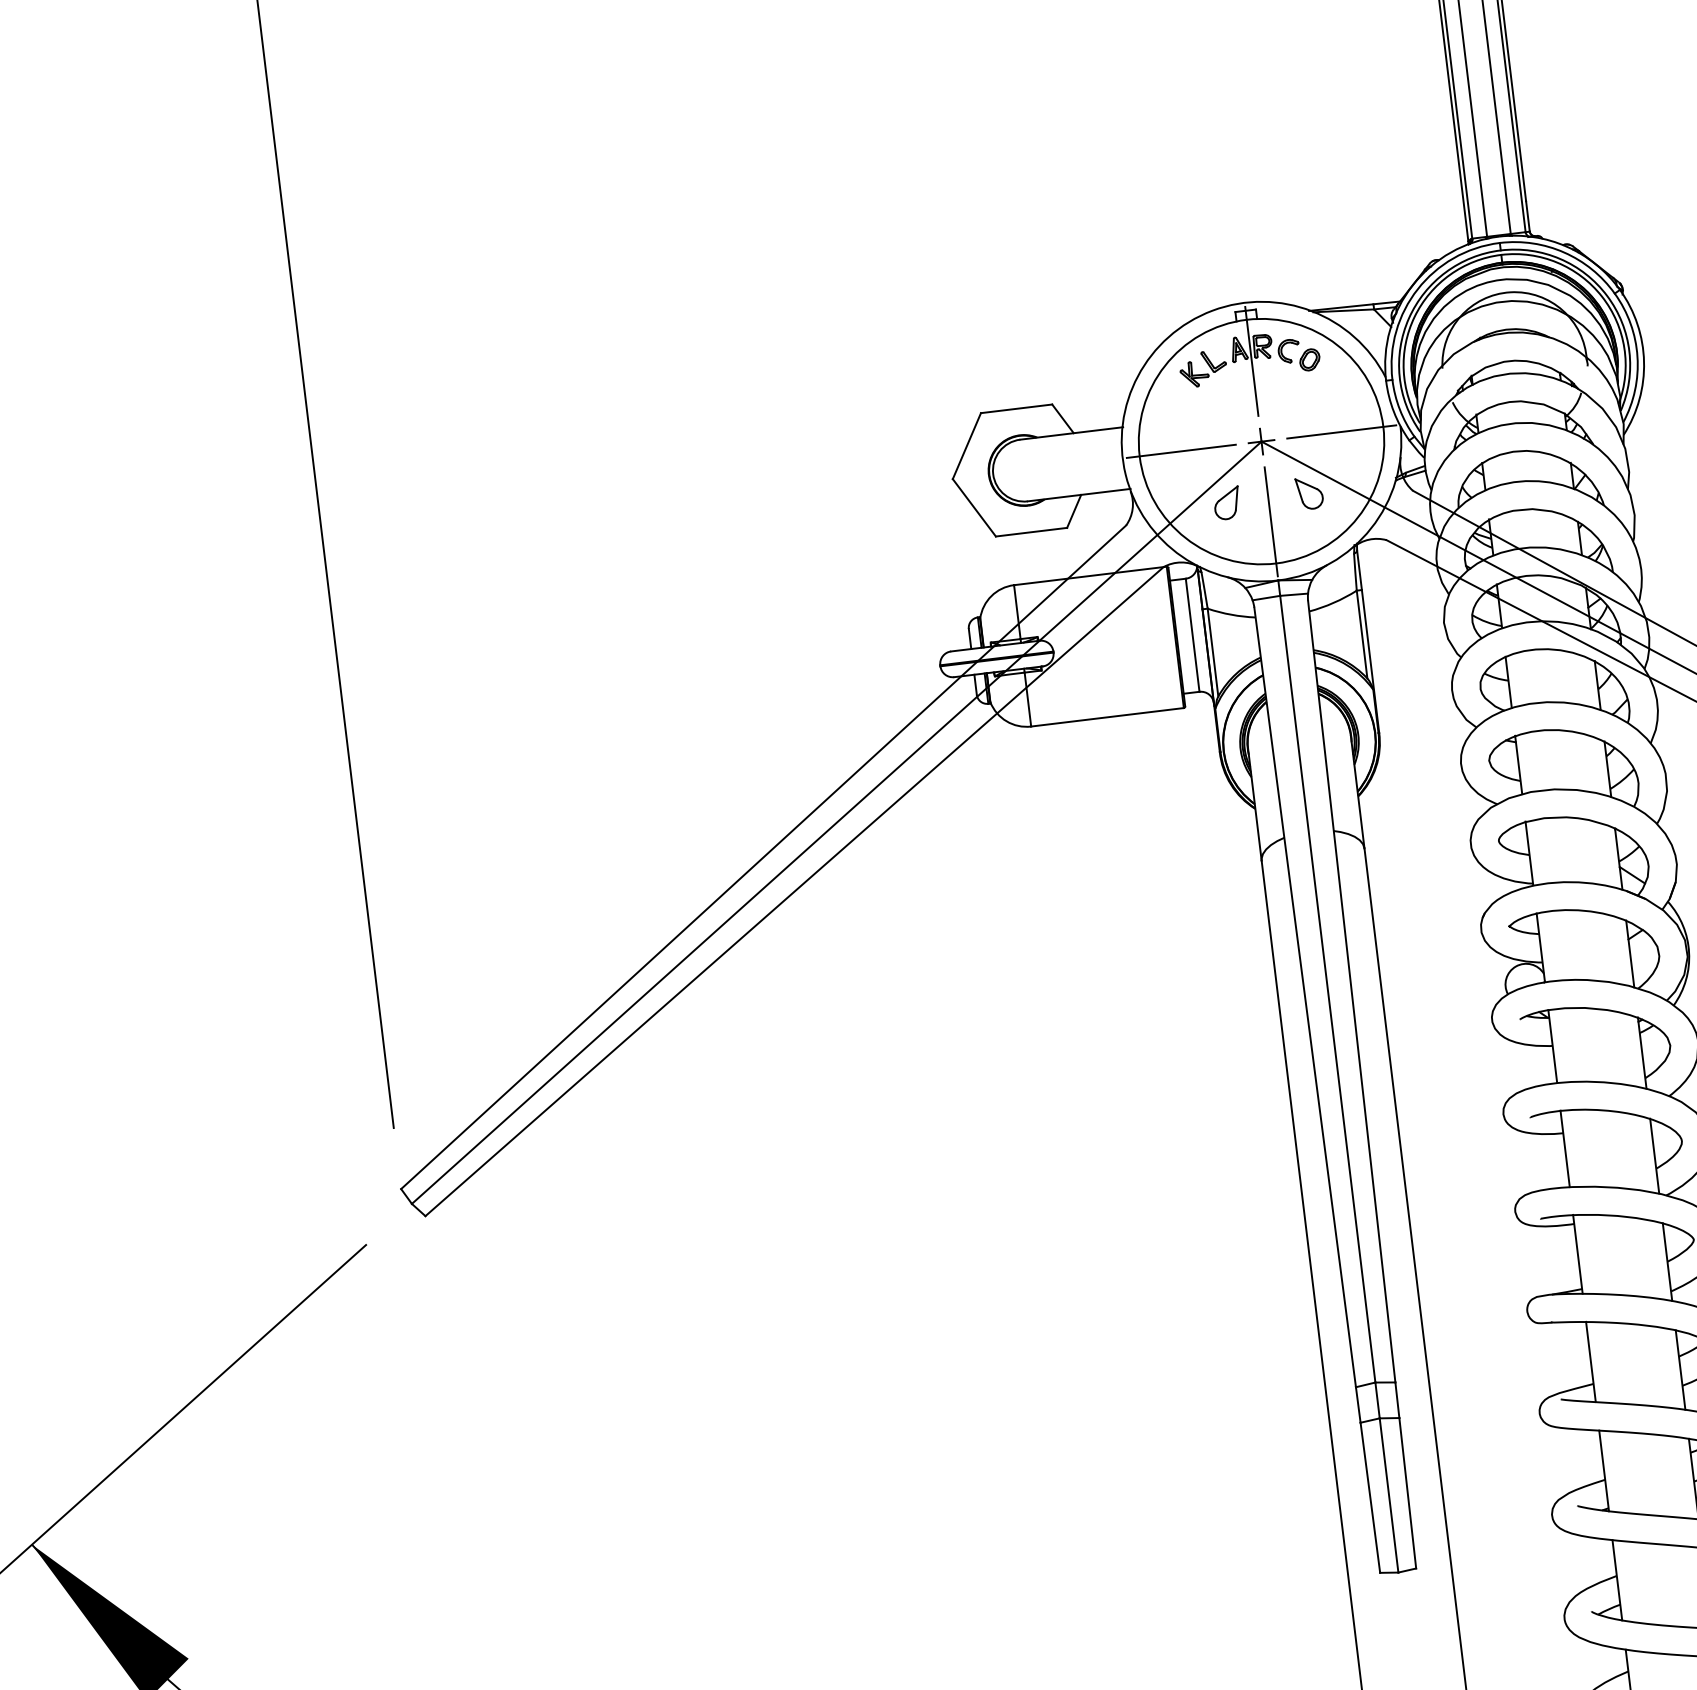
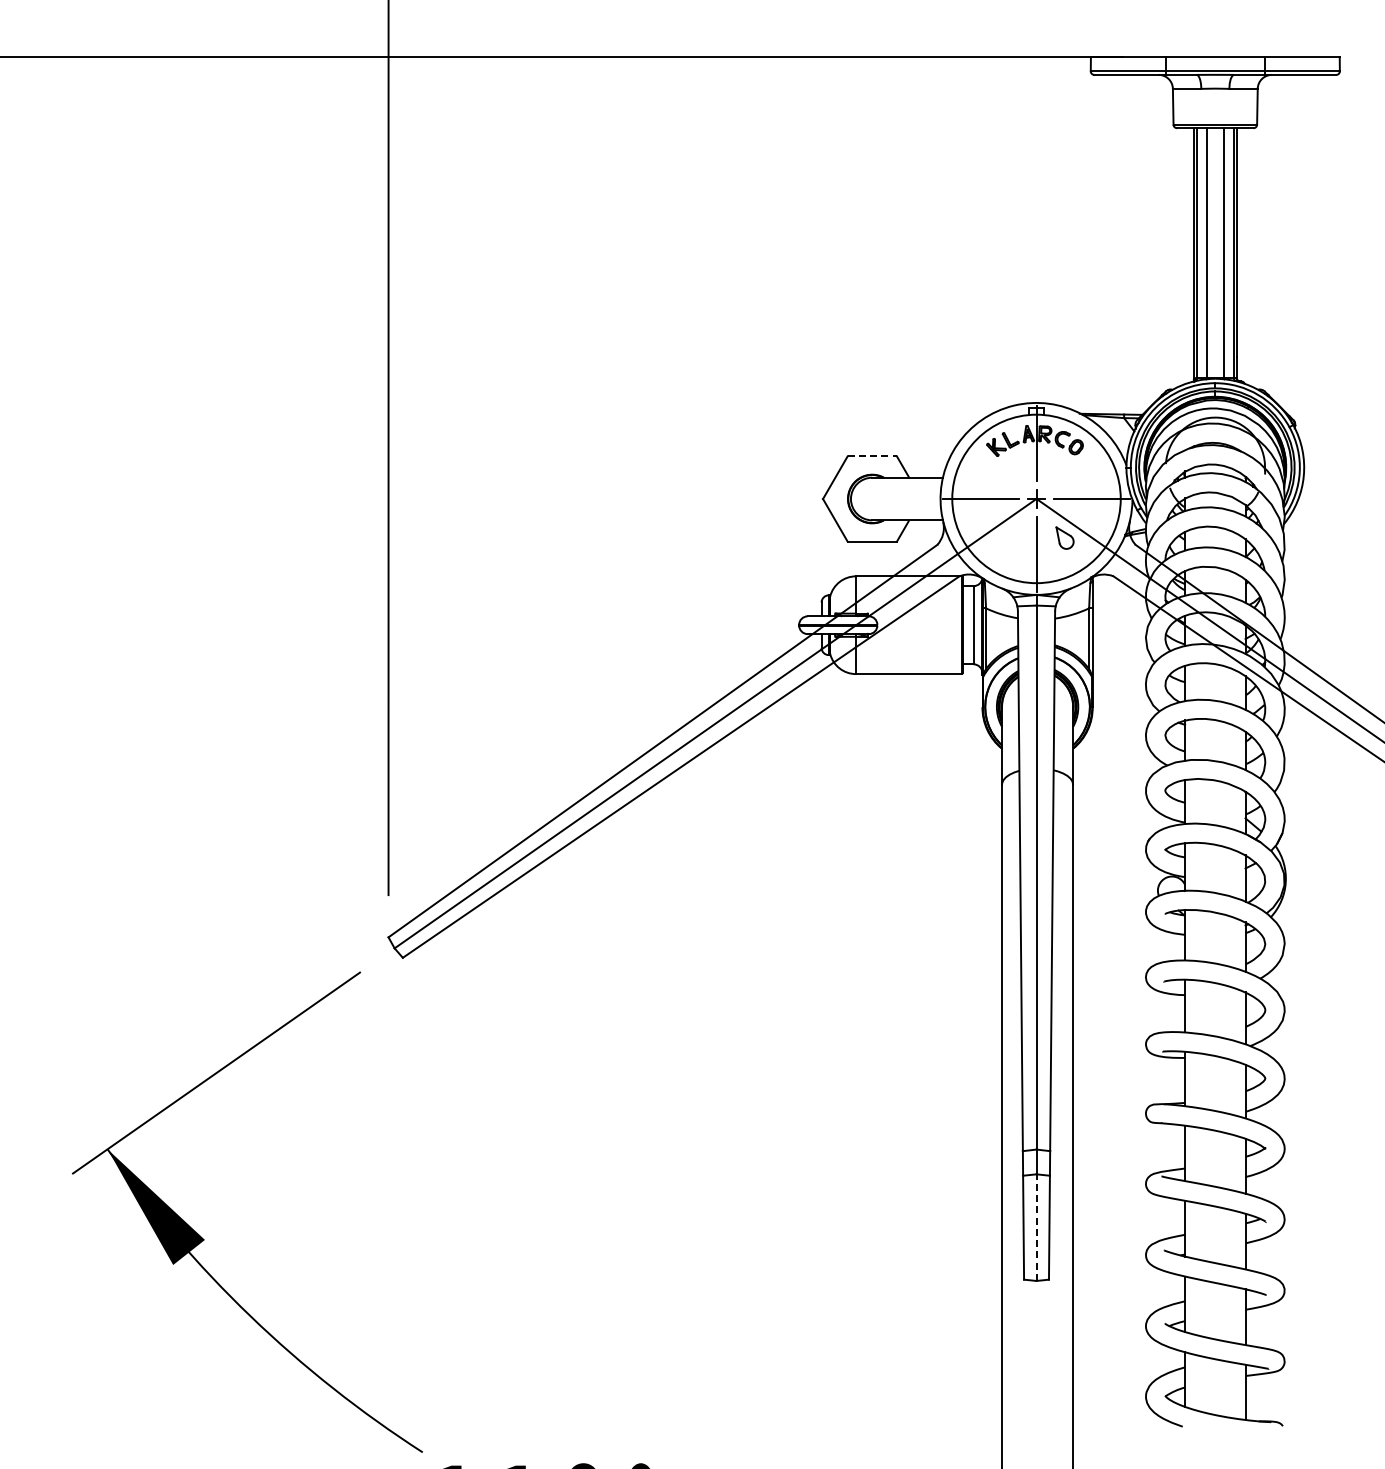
line: (1016, 408) -> (872, 456), solid -> dashed
part: (1226, 502) -> (1007, 537), removed
line: (1389, 1495) -> (1036, 1227), solid -> dashed

